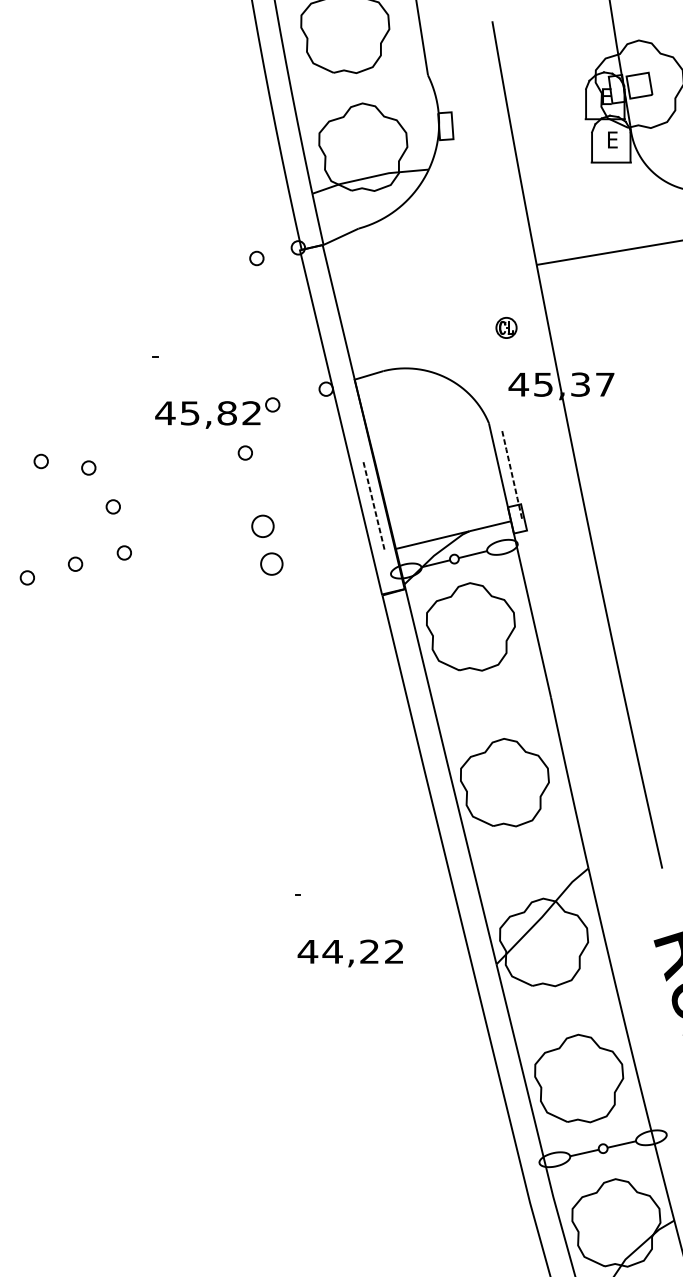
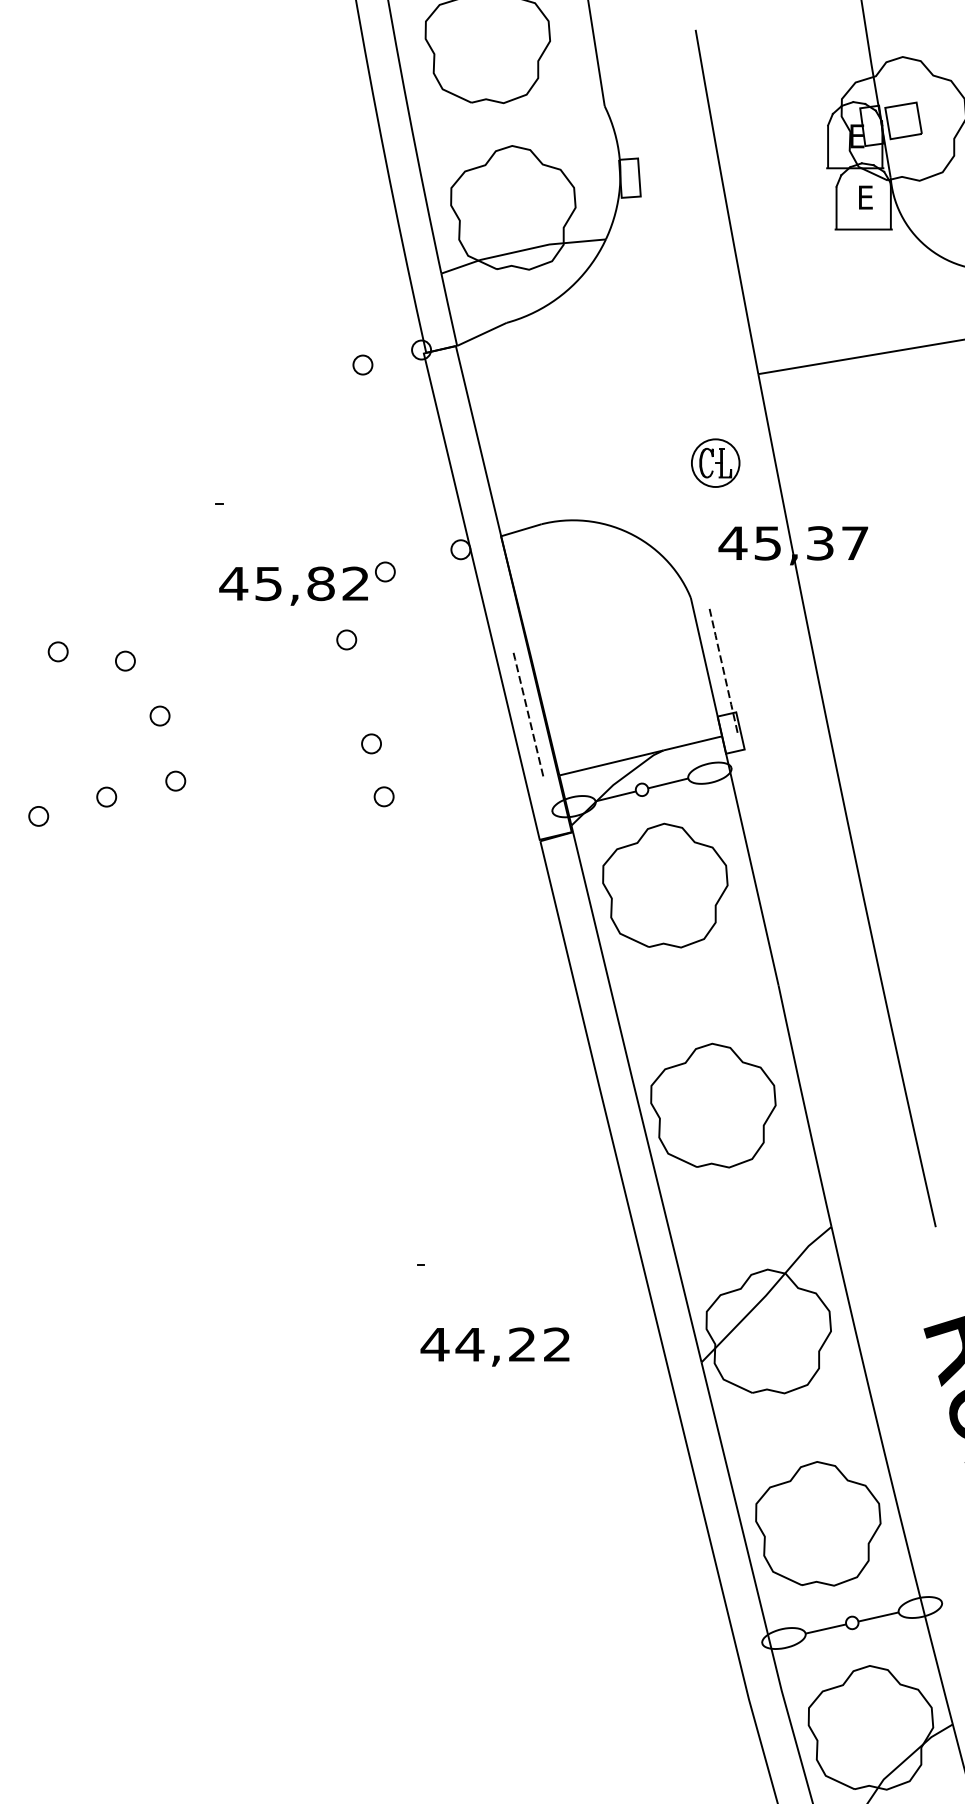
part: (506, 327) -> (715, 462), size x1.67
part: (262, 526) -> (370, 743), size x0.62
part: (271, 563) -> (383, 796), size x0.62

